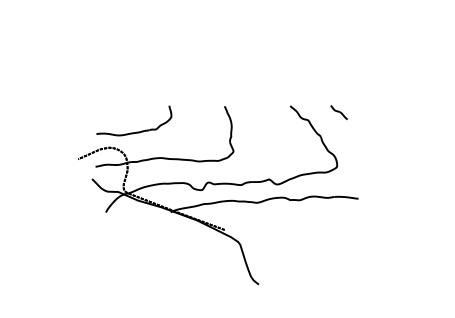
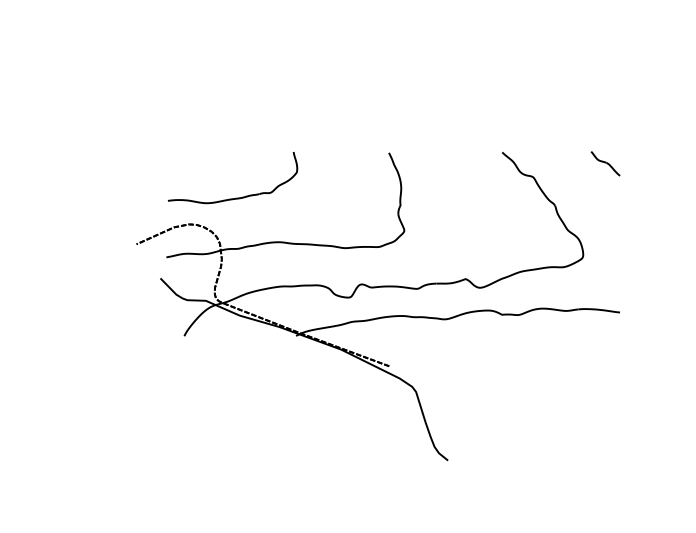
part: (338, 112) -> (604, 163), moved

